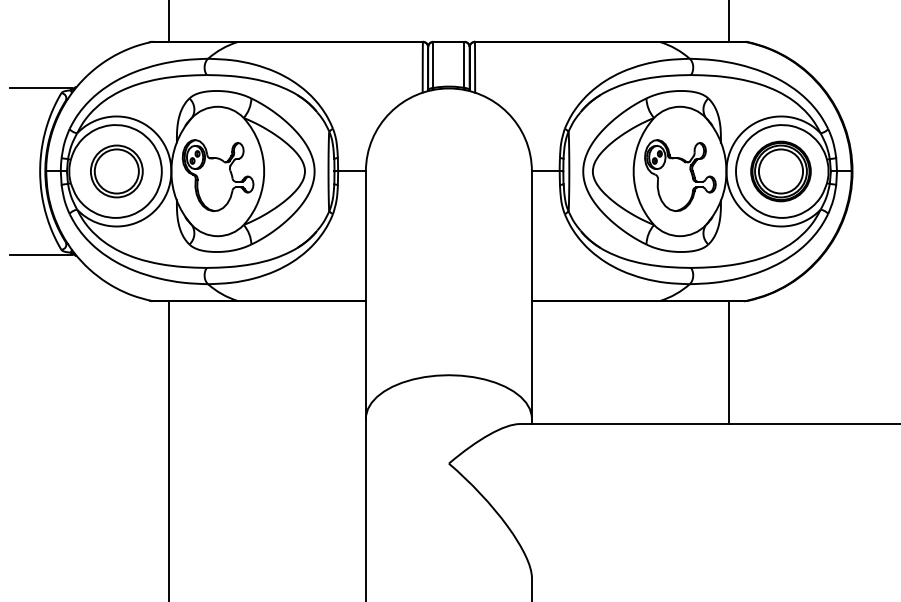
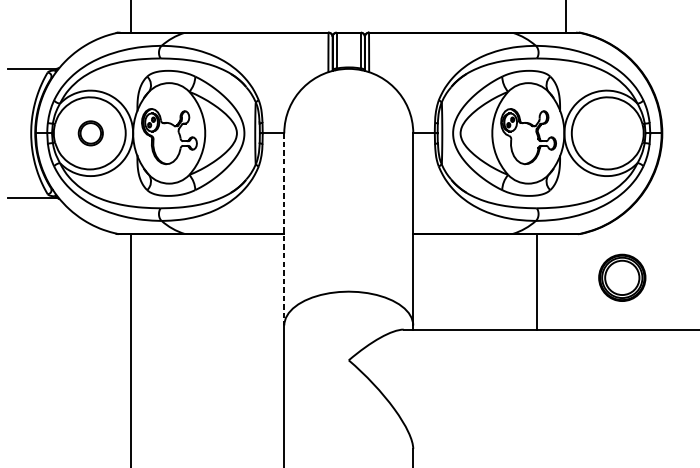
part: (116, 171) -> (90, 133), size x0.6
part: (780, 171) -> (621, 277), moved
line: (365, 295) -> (283, 229), solid -> dashed
line: (729, 362) -> (537, 281), moved

